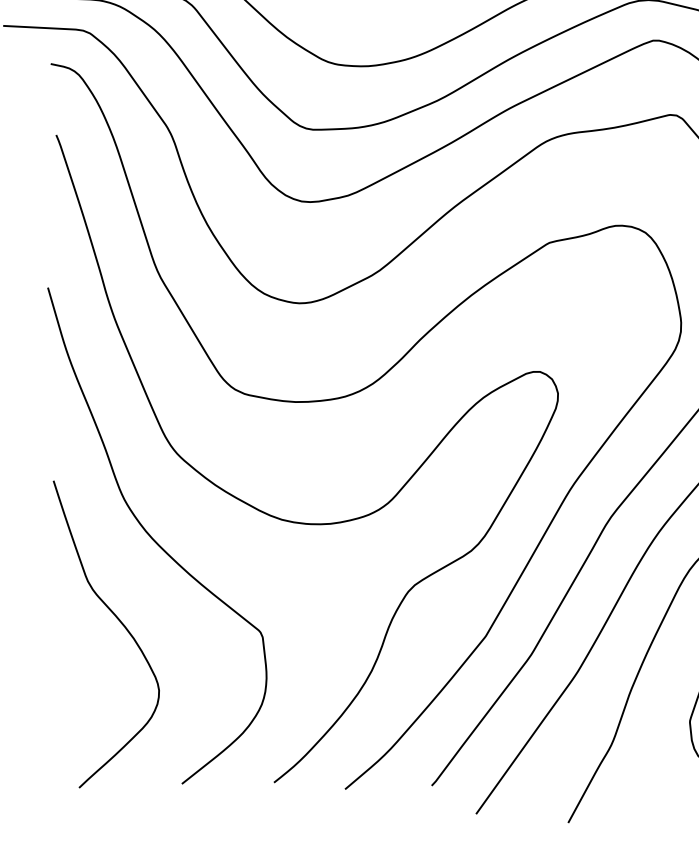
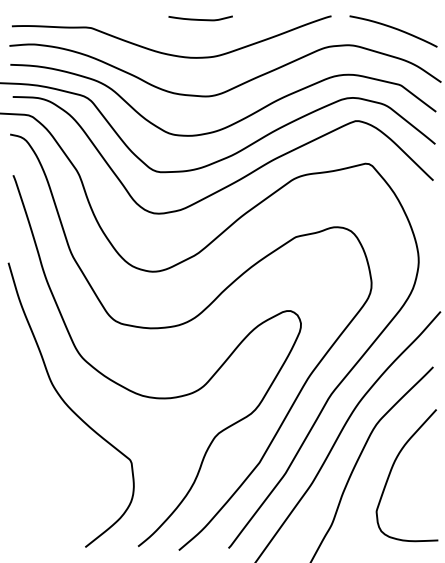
curve: (121, 625) -> (50, 456), removed

